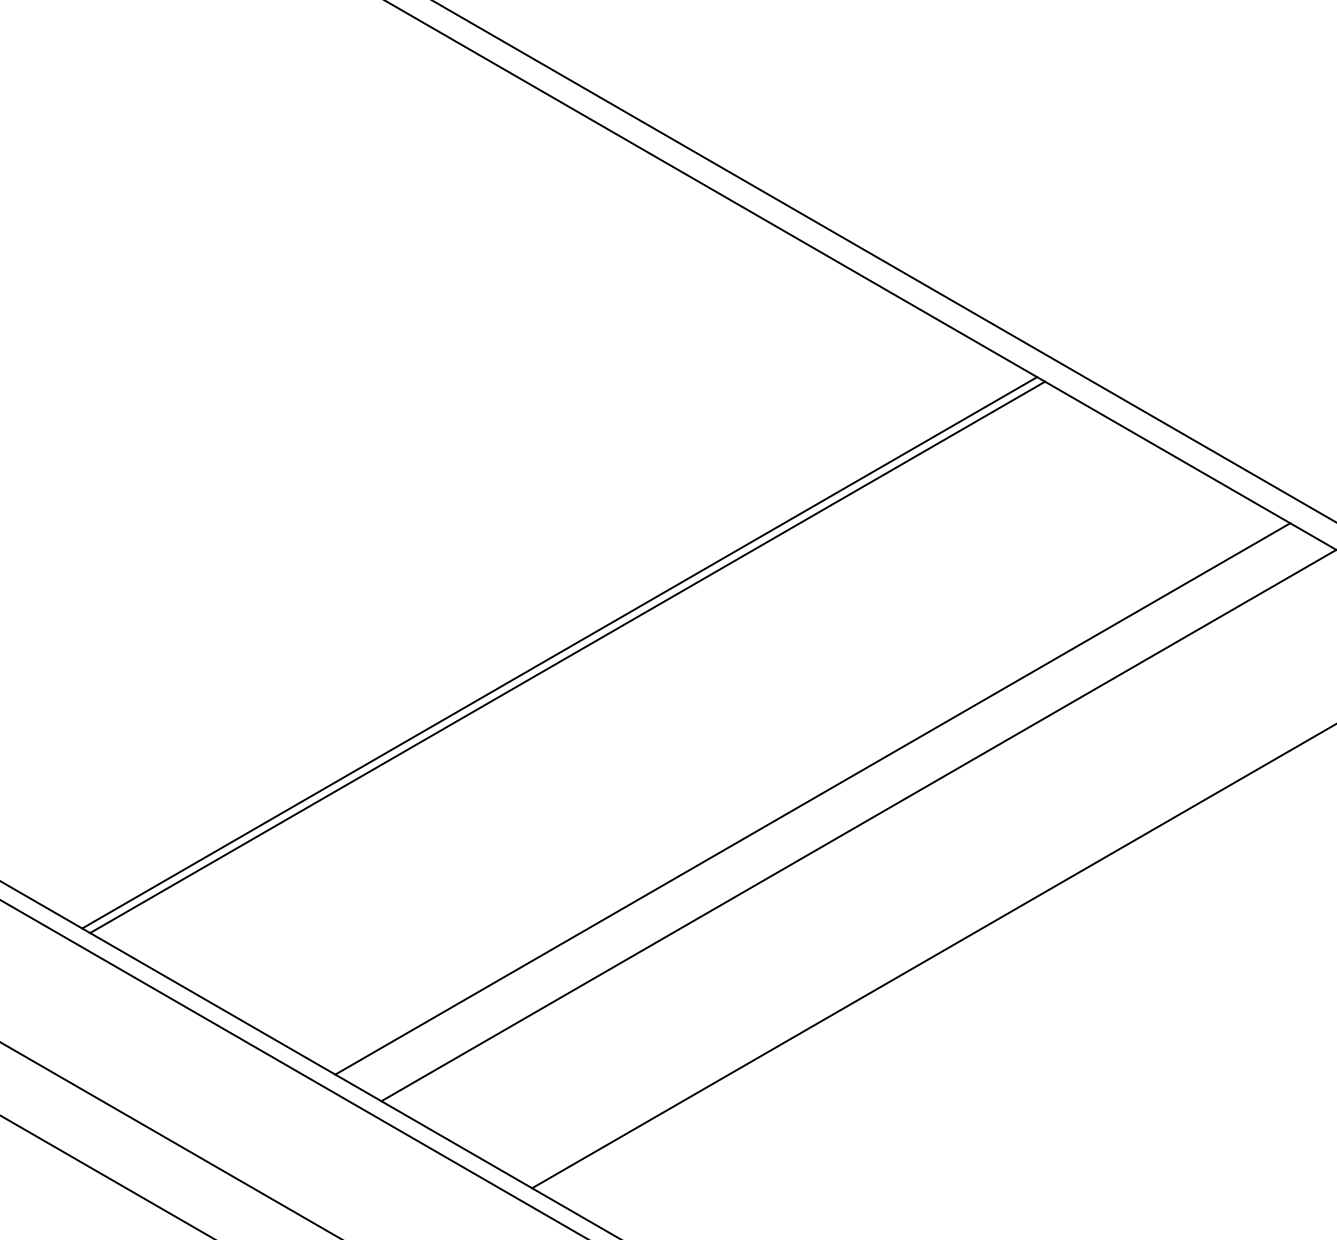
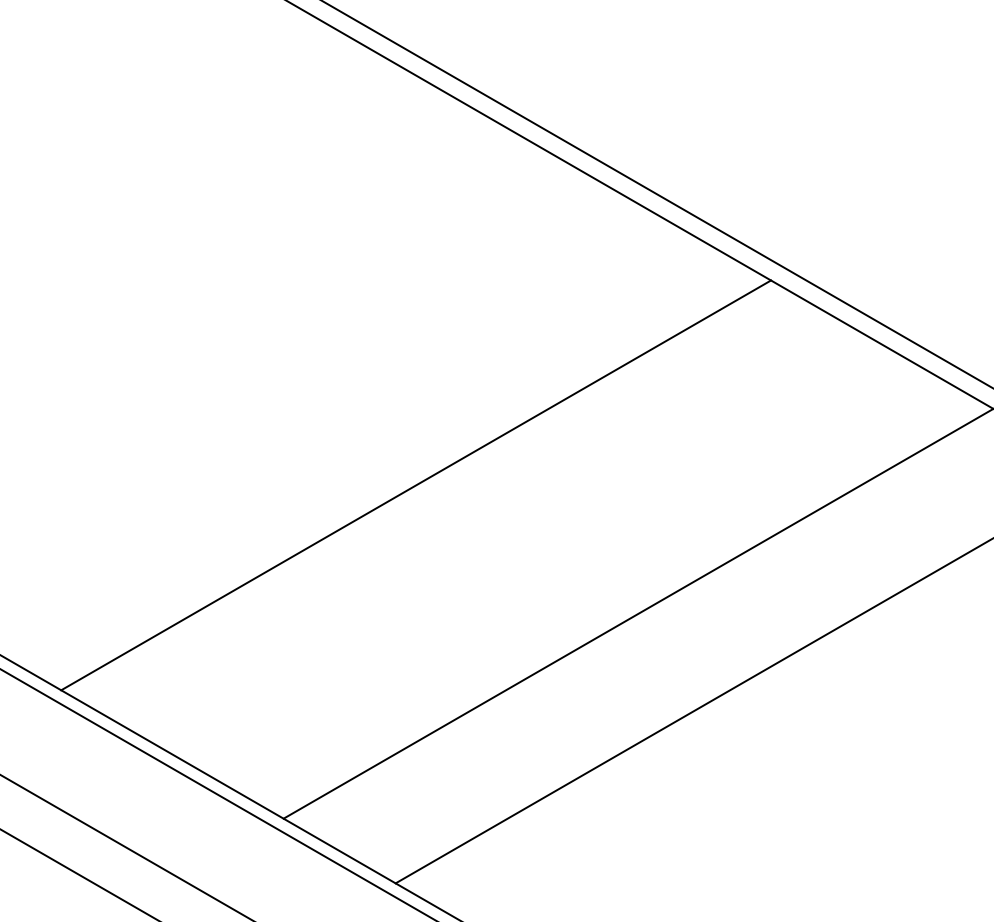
line: (567, 657) -> (421, 488), removed
line: (812, 798) -> (604, 593), removed

